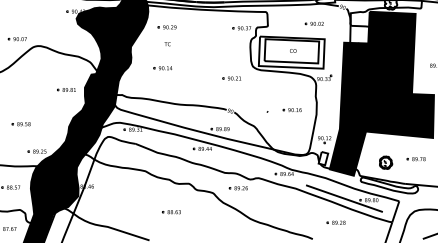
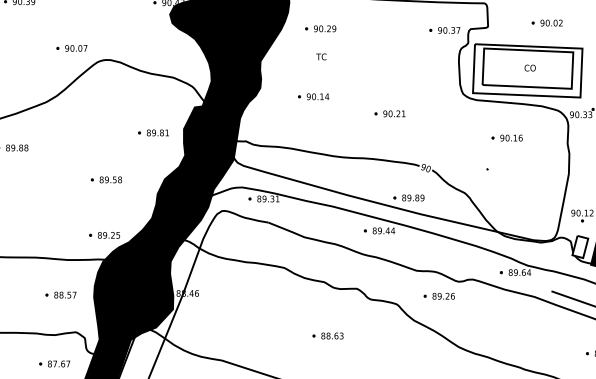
part: (313, 23) -> (545, 22), moved
part: (231, 78) -> (389, 113), moved
part: (291, 110) -> (505, 138), moved
part: (20, 124) -> (105, 180), moved

